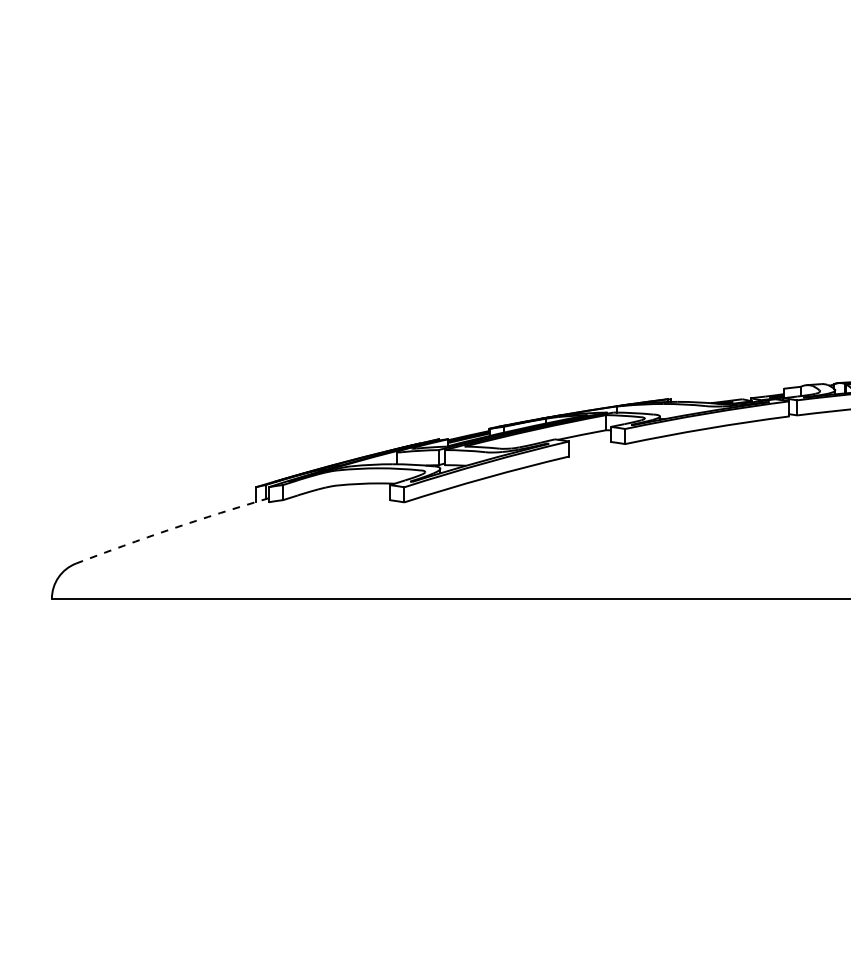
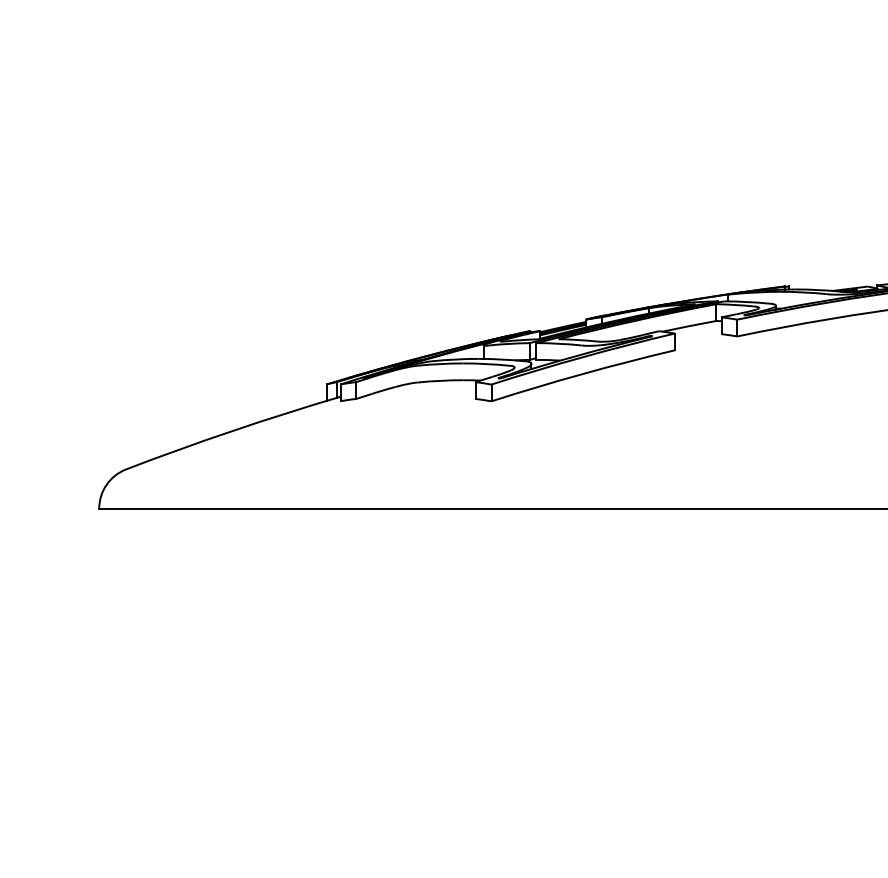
arc: (171, 529) -> (232, 431), dashed -> solid

